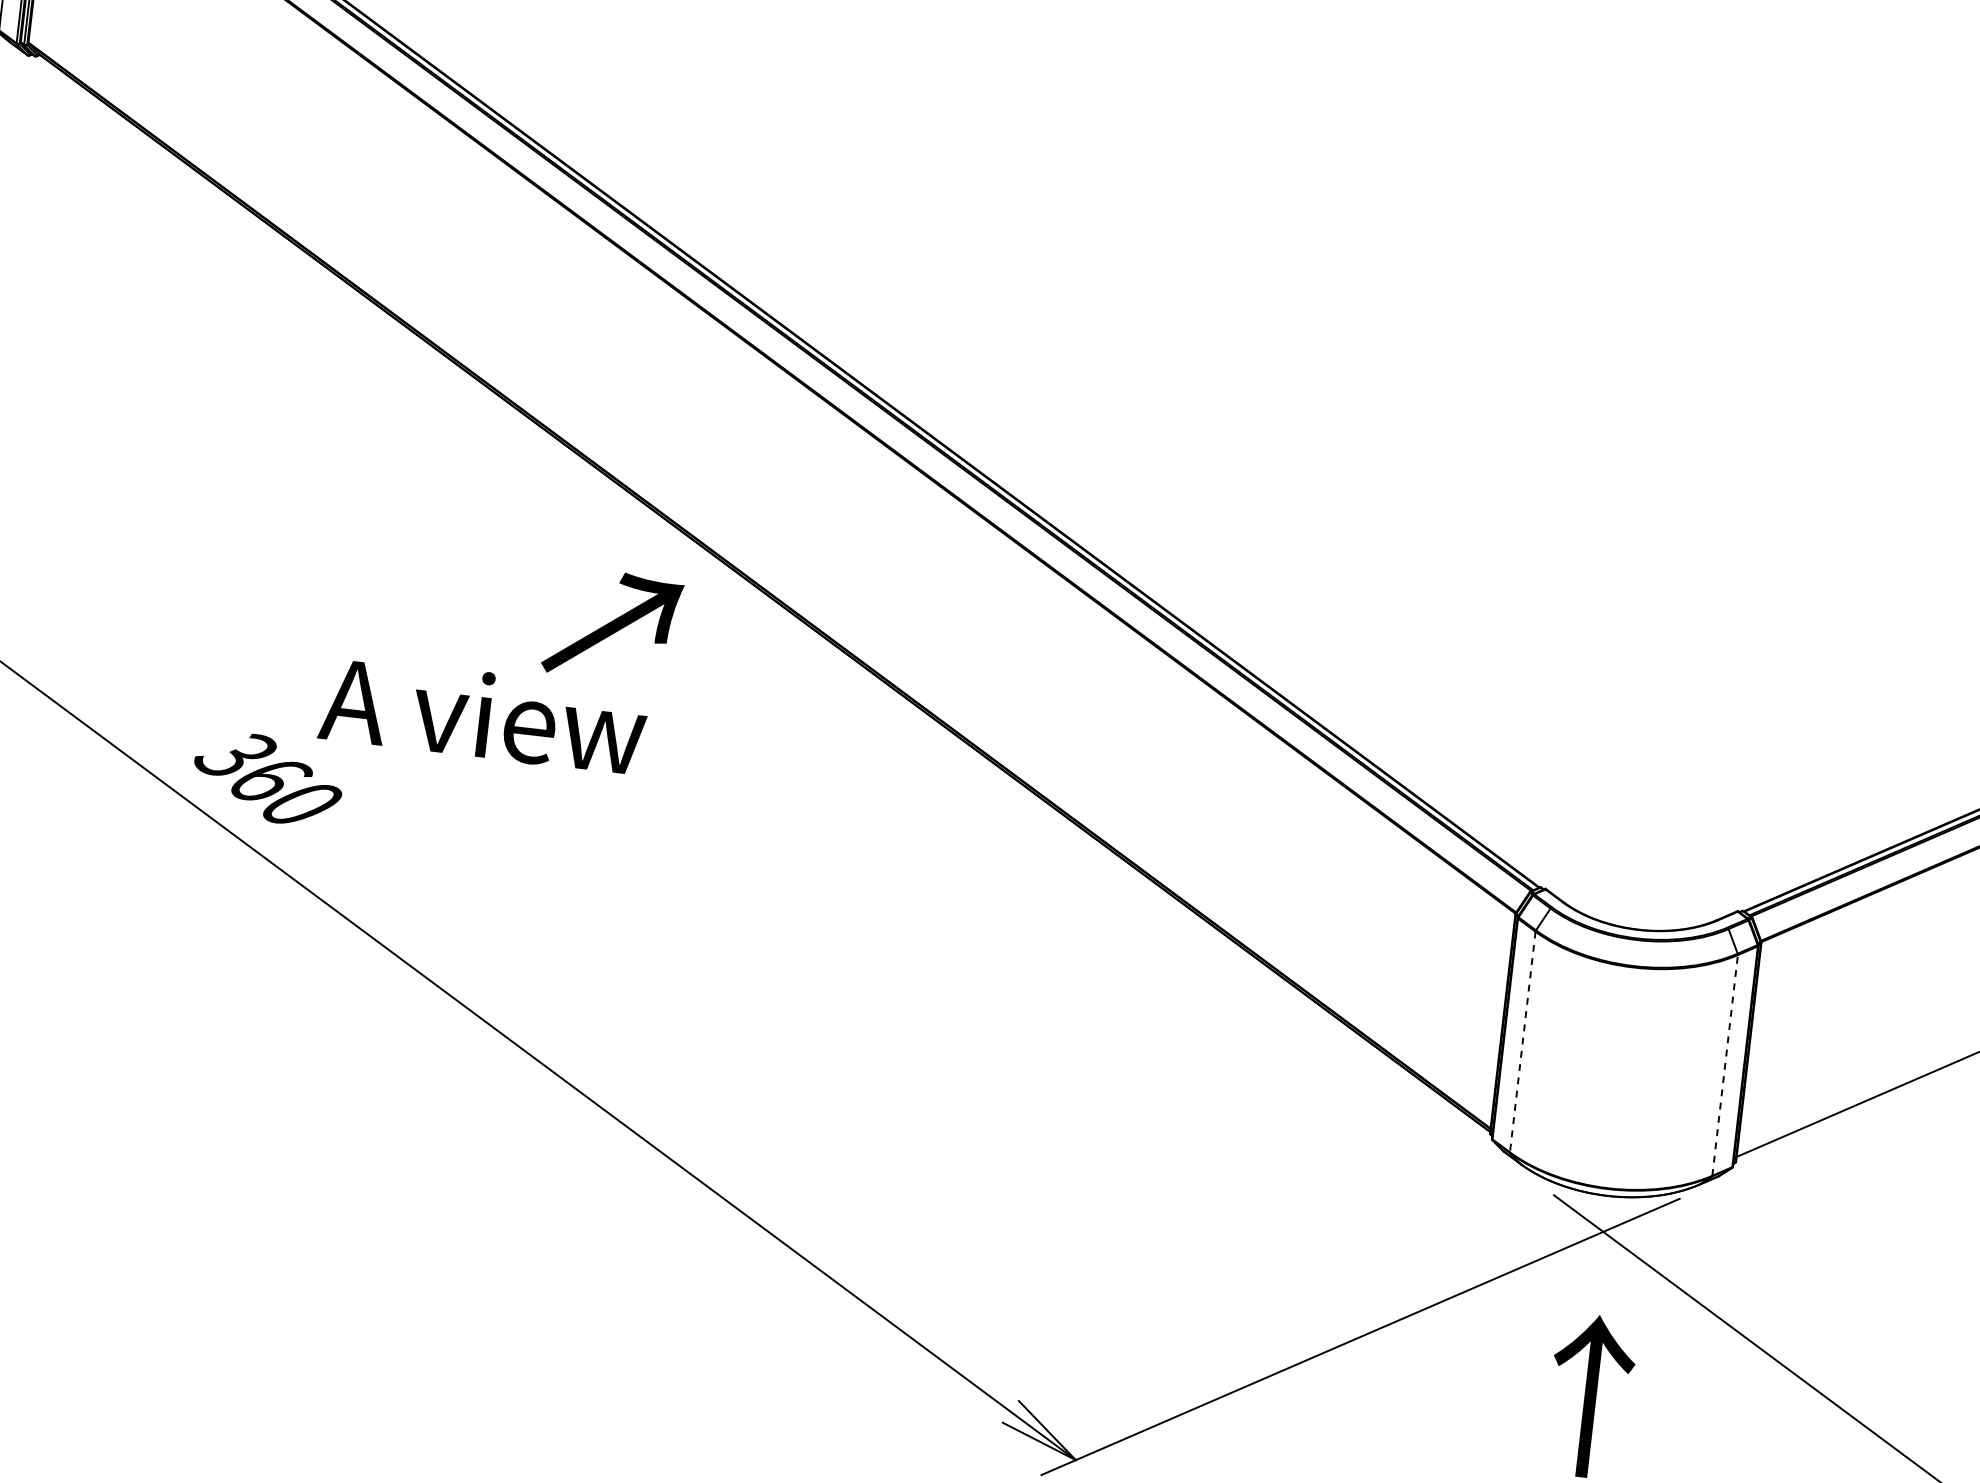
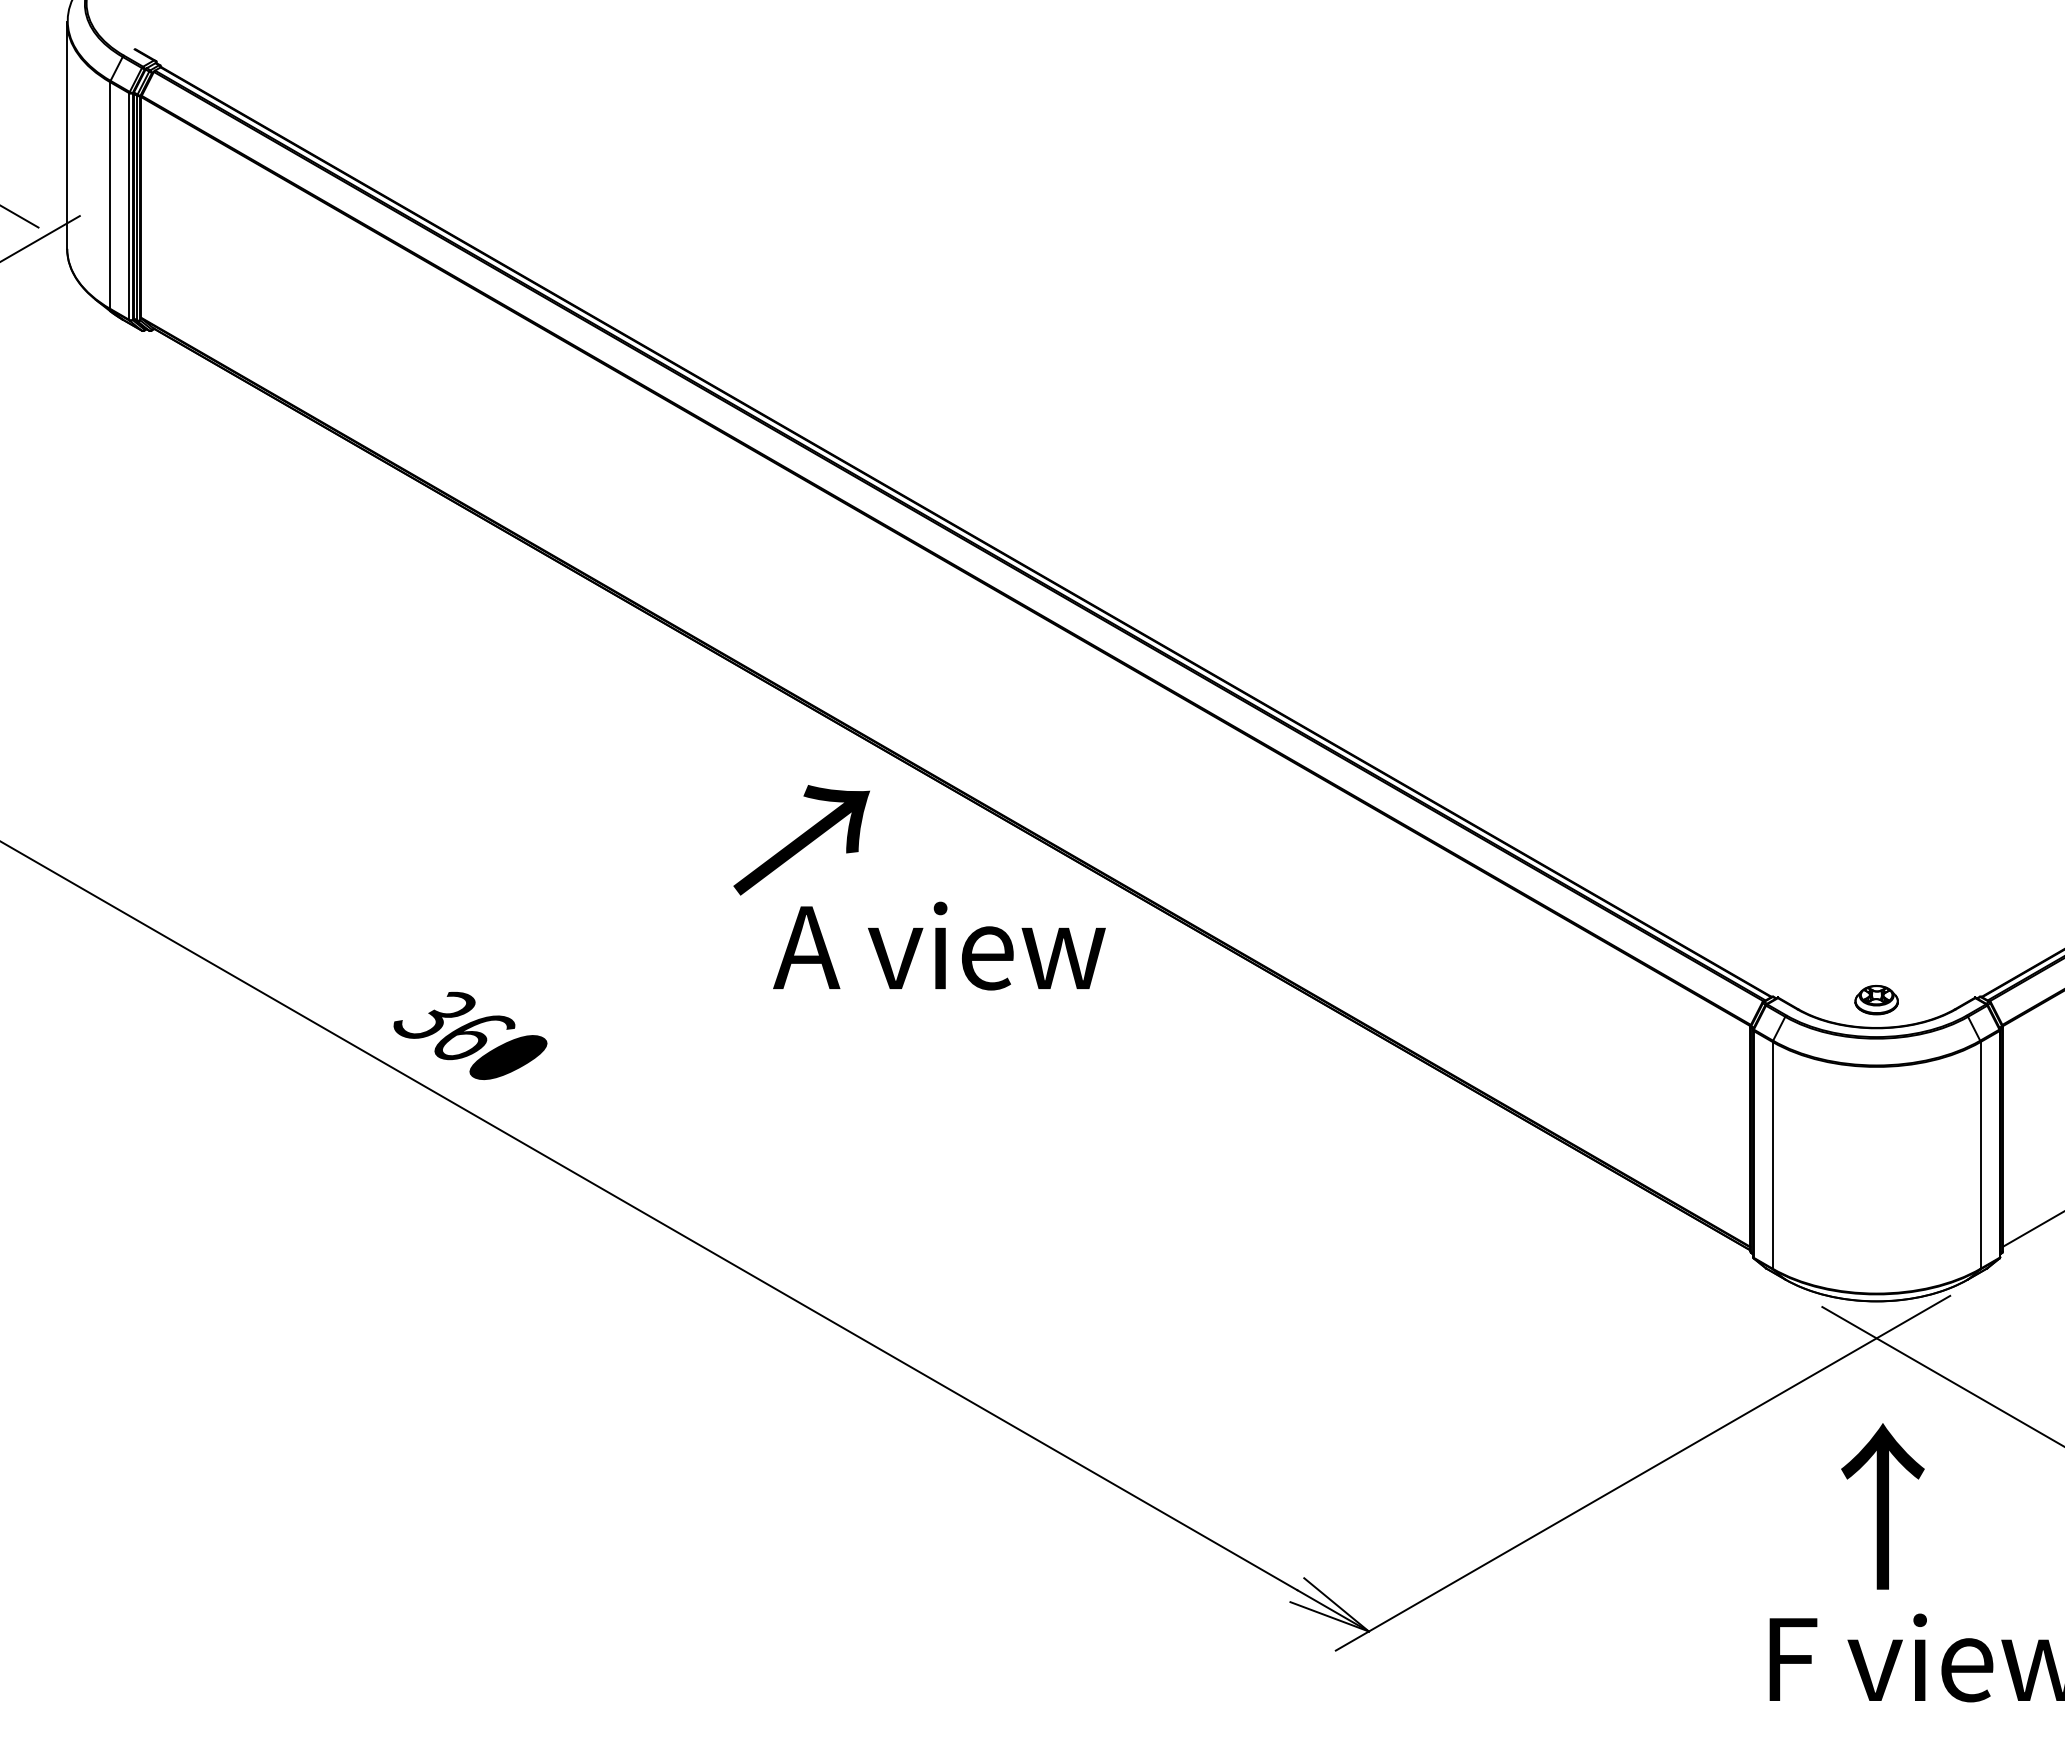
text: (483, 714) -> (939, 945), moved
part: (1641, 902) -> (1876, 1000), added
line: (1522, 1042) -> (1772, 1155), dashed -> solid
line: (1725, 1064) -> (1980, 1154), dashed -> solid

